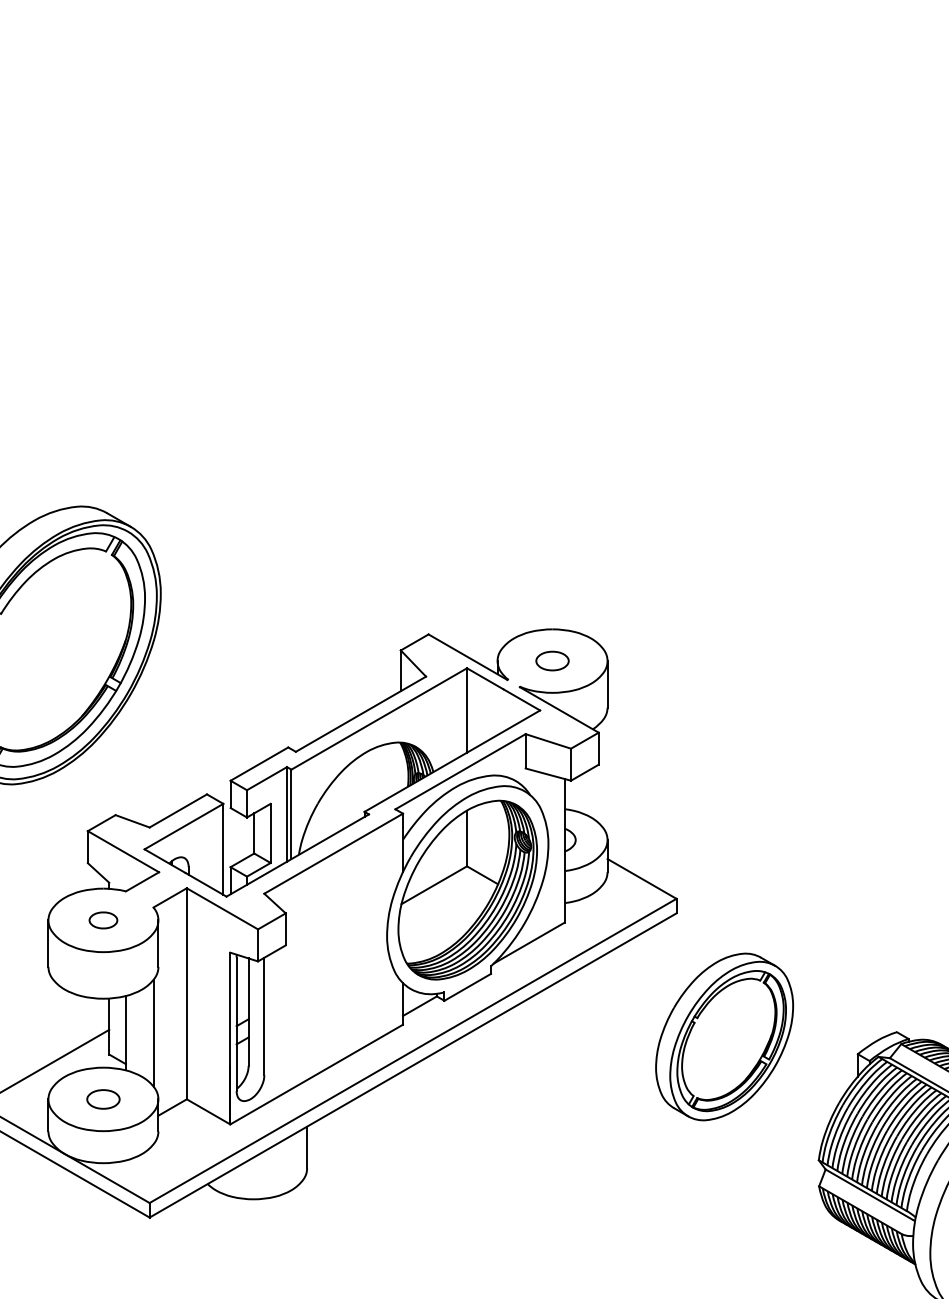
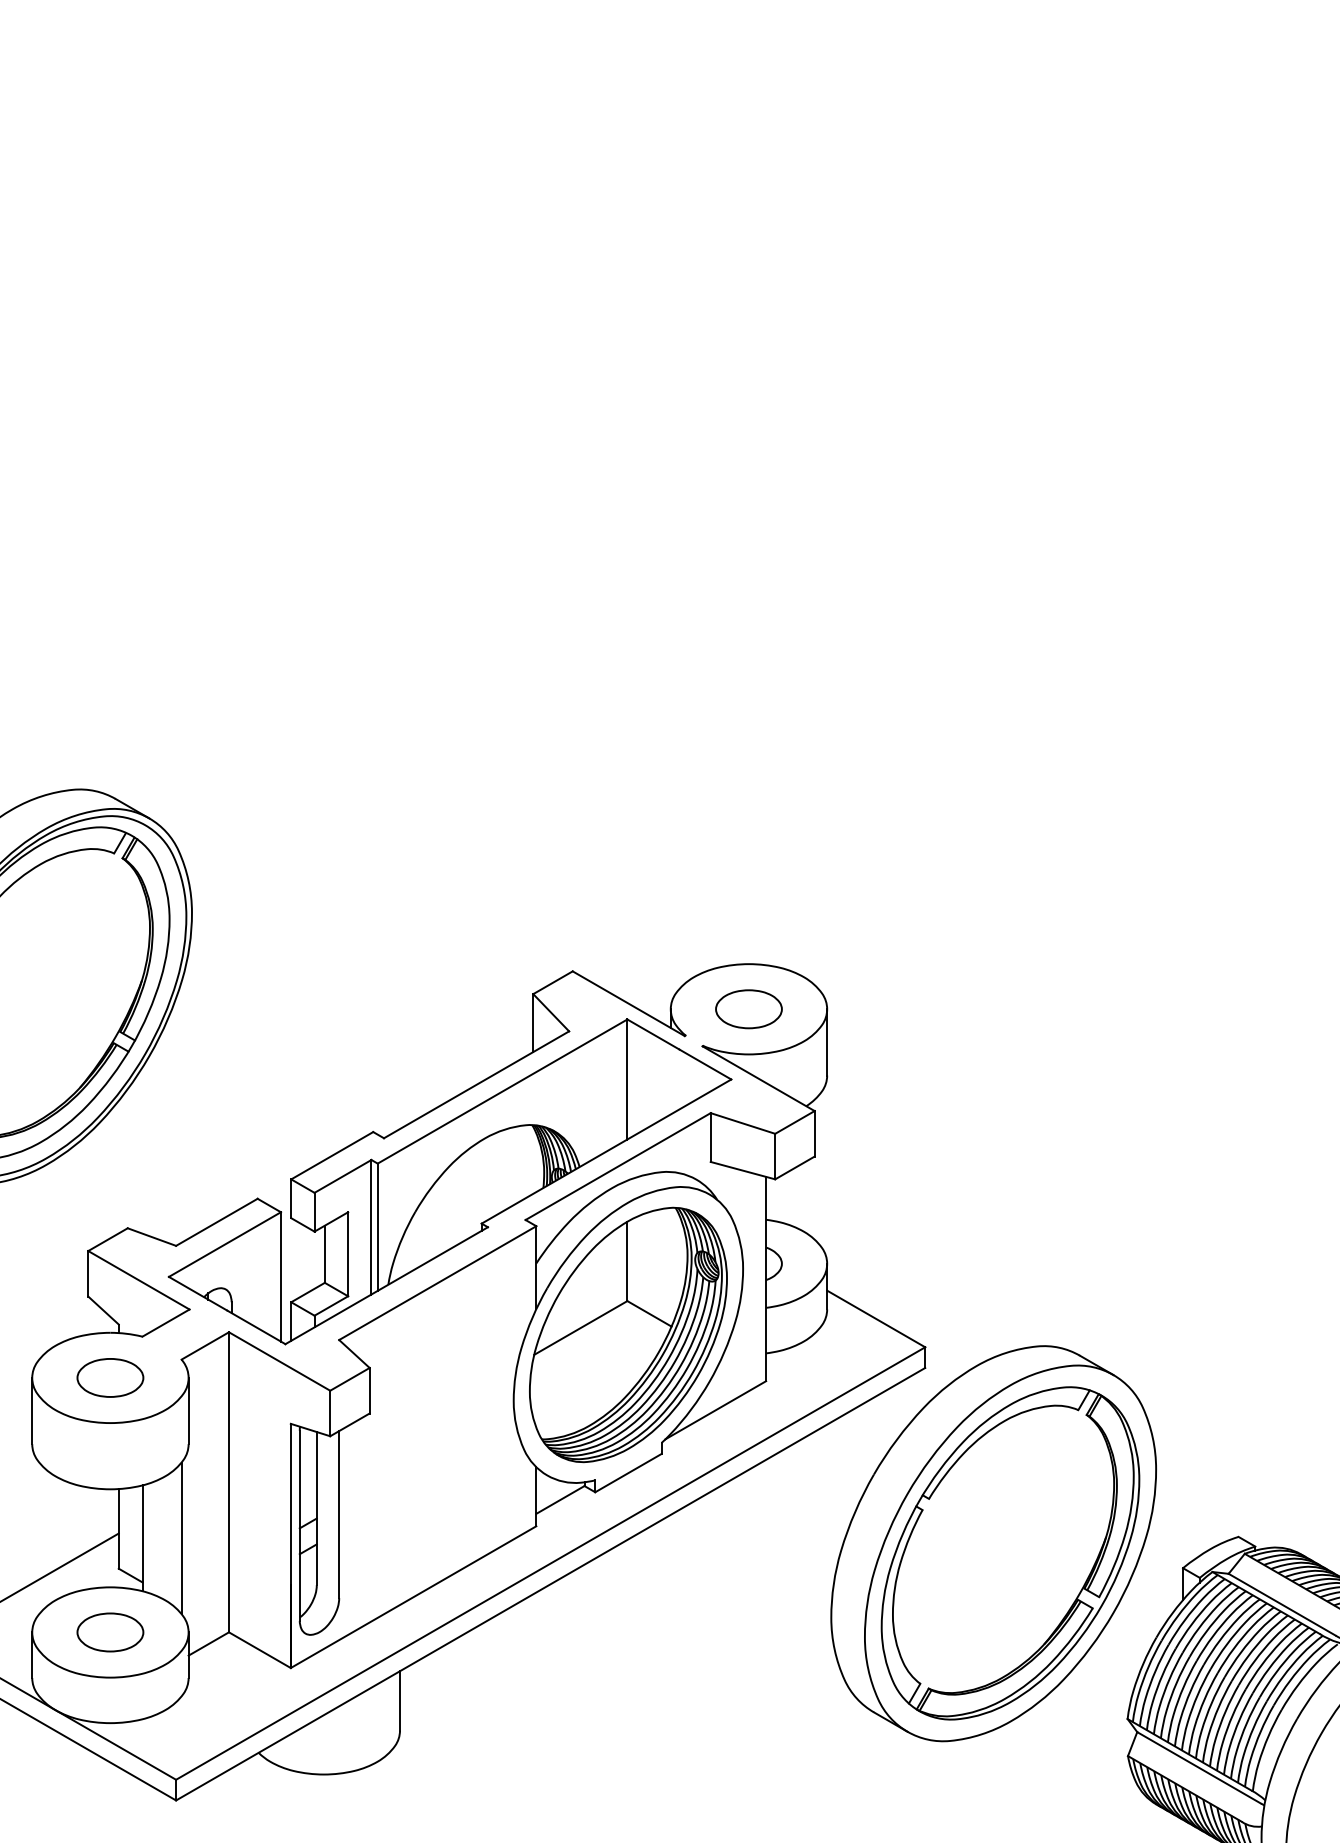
part: (552, 660) -> (748, 1008), size x1.43
part: (103, 920) -> (110, 1378), size x1.67
part: (724, 1036) -> (993, 1543), size x1.67
part: (103, 1099) -> (110, 1632), size x1.43

